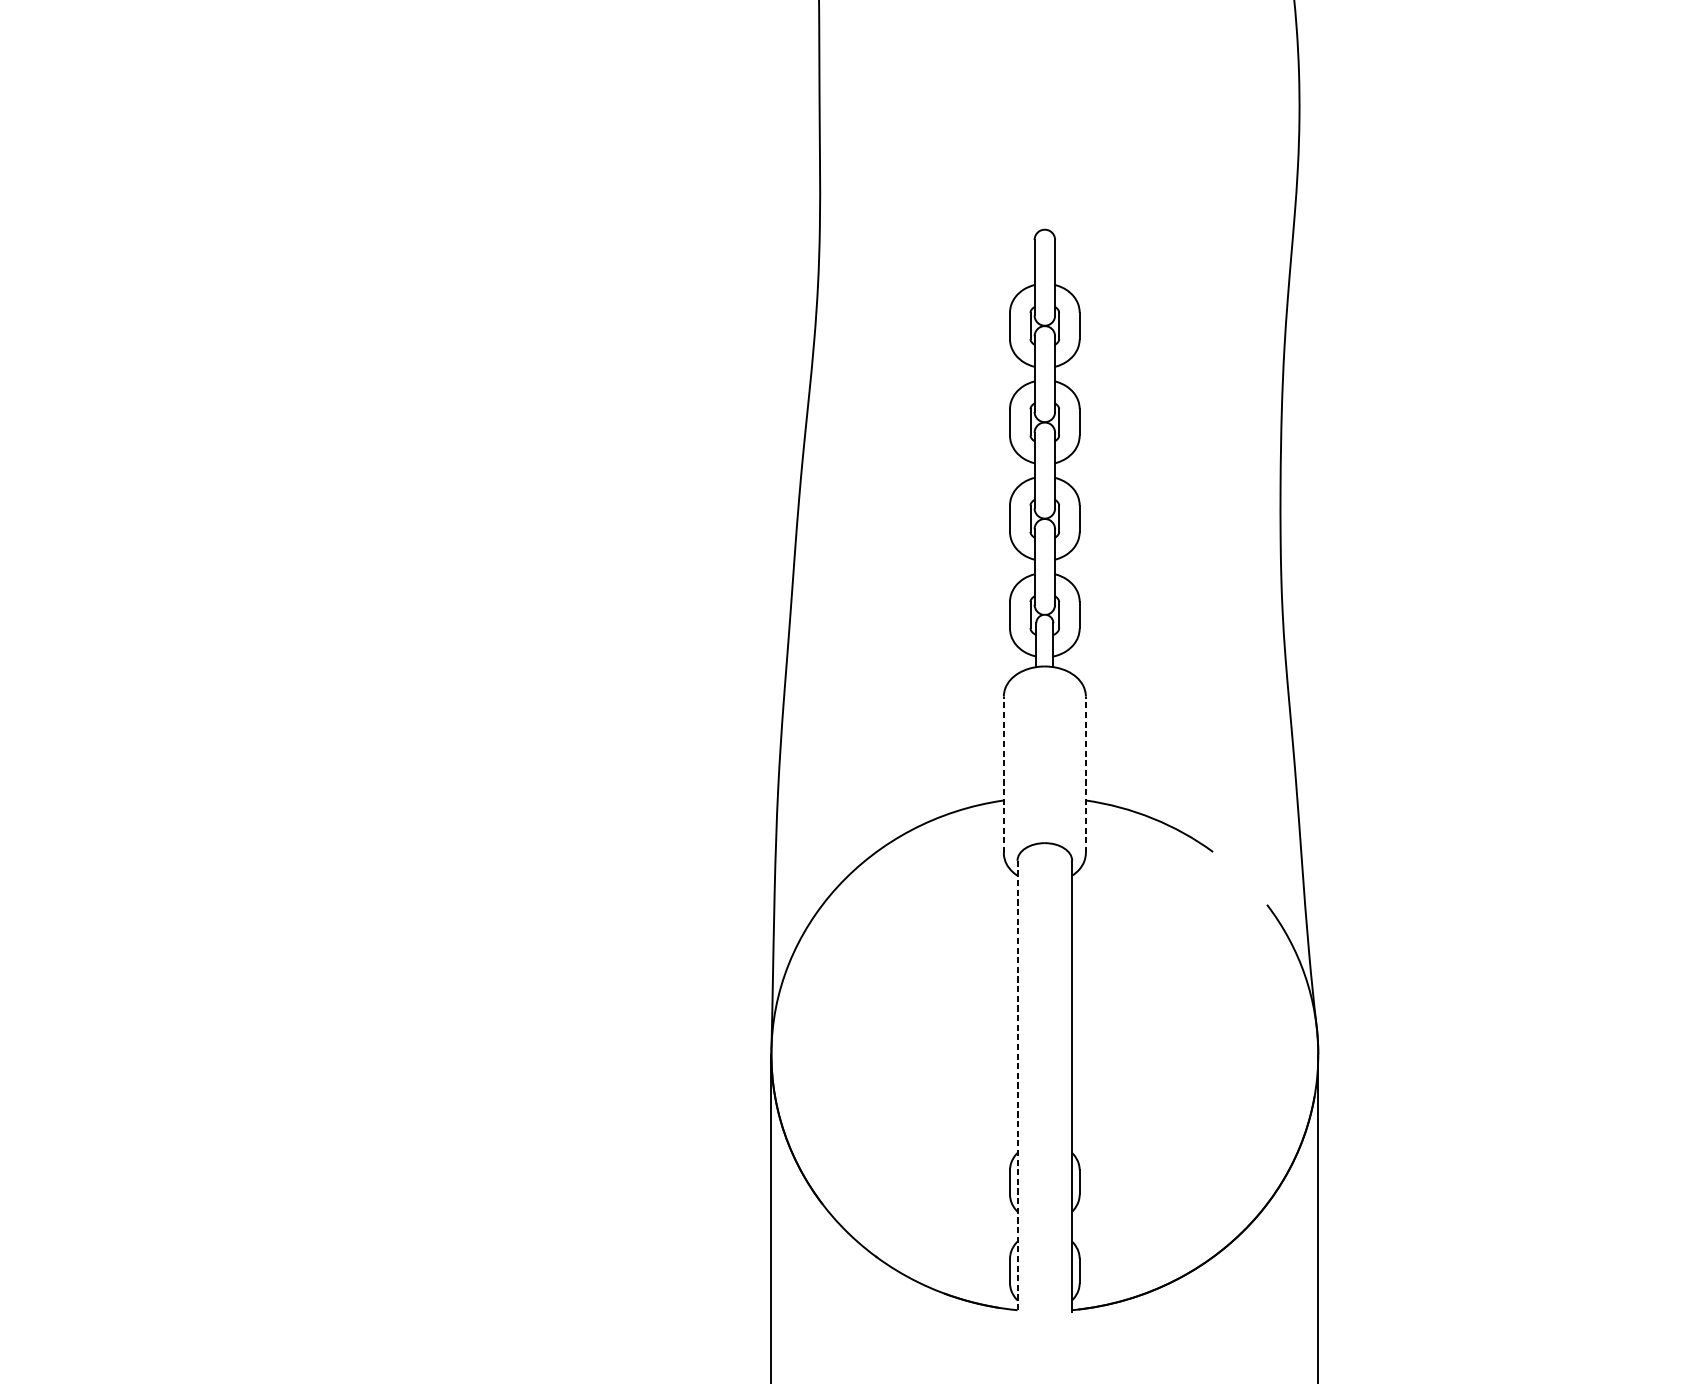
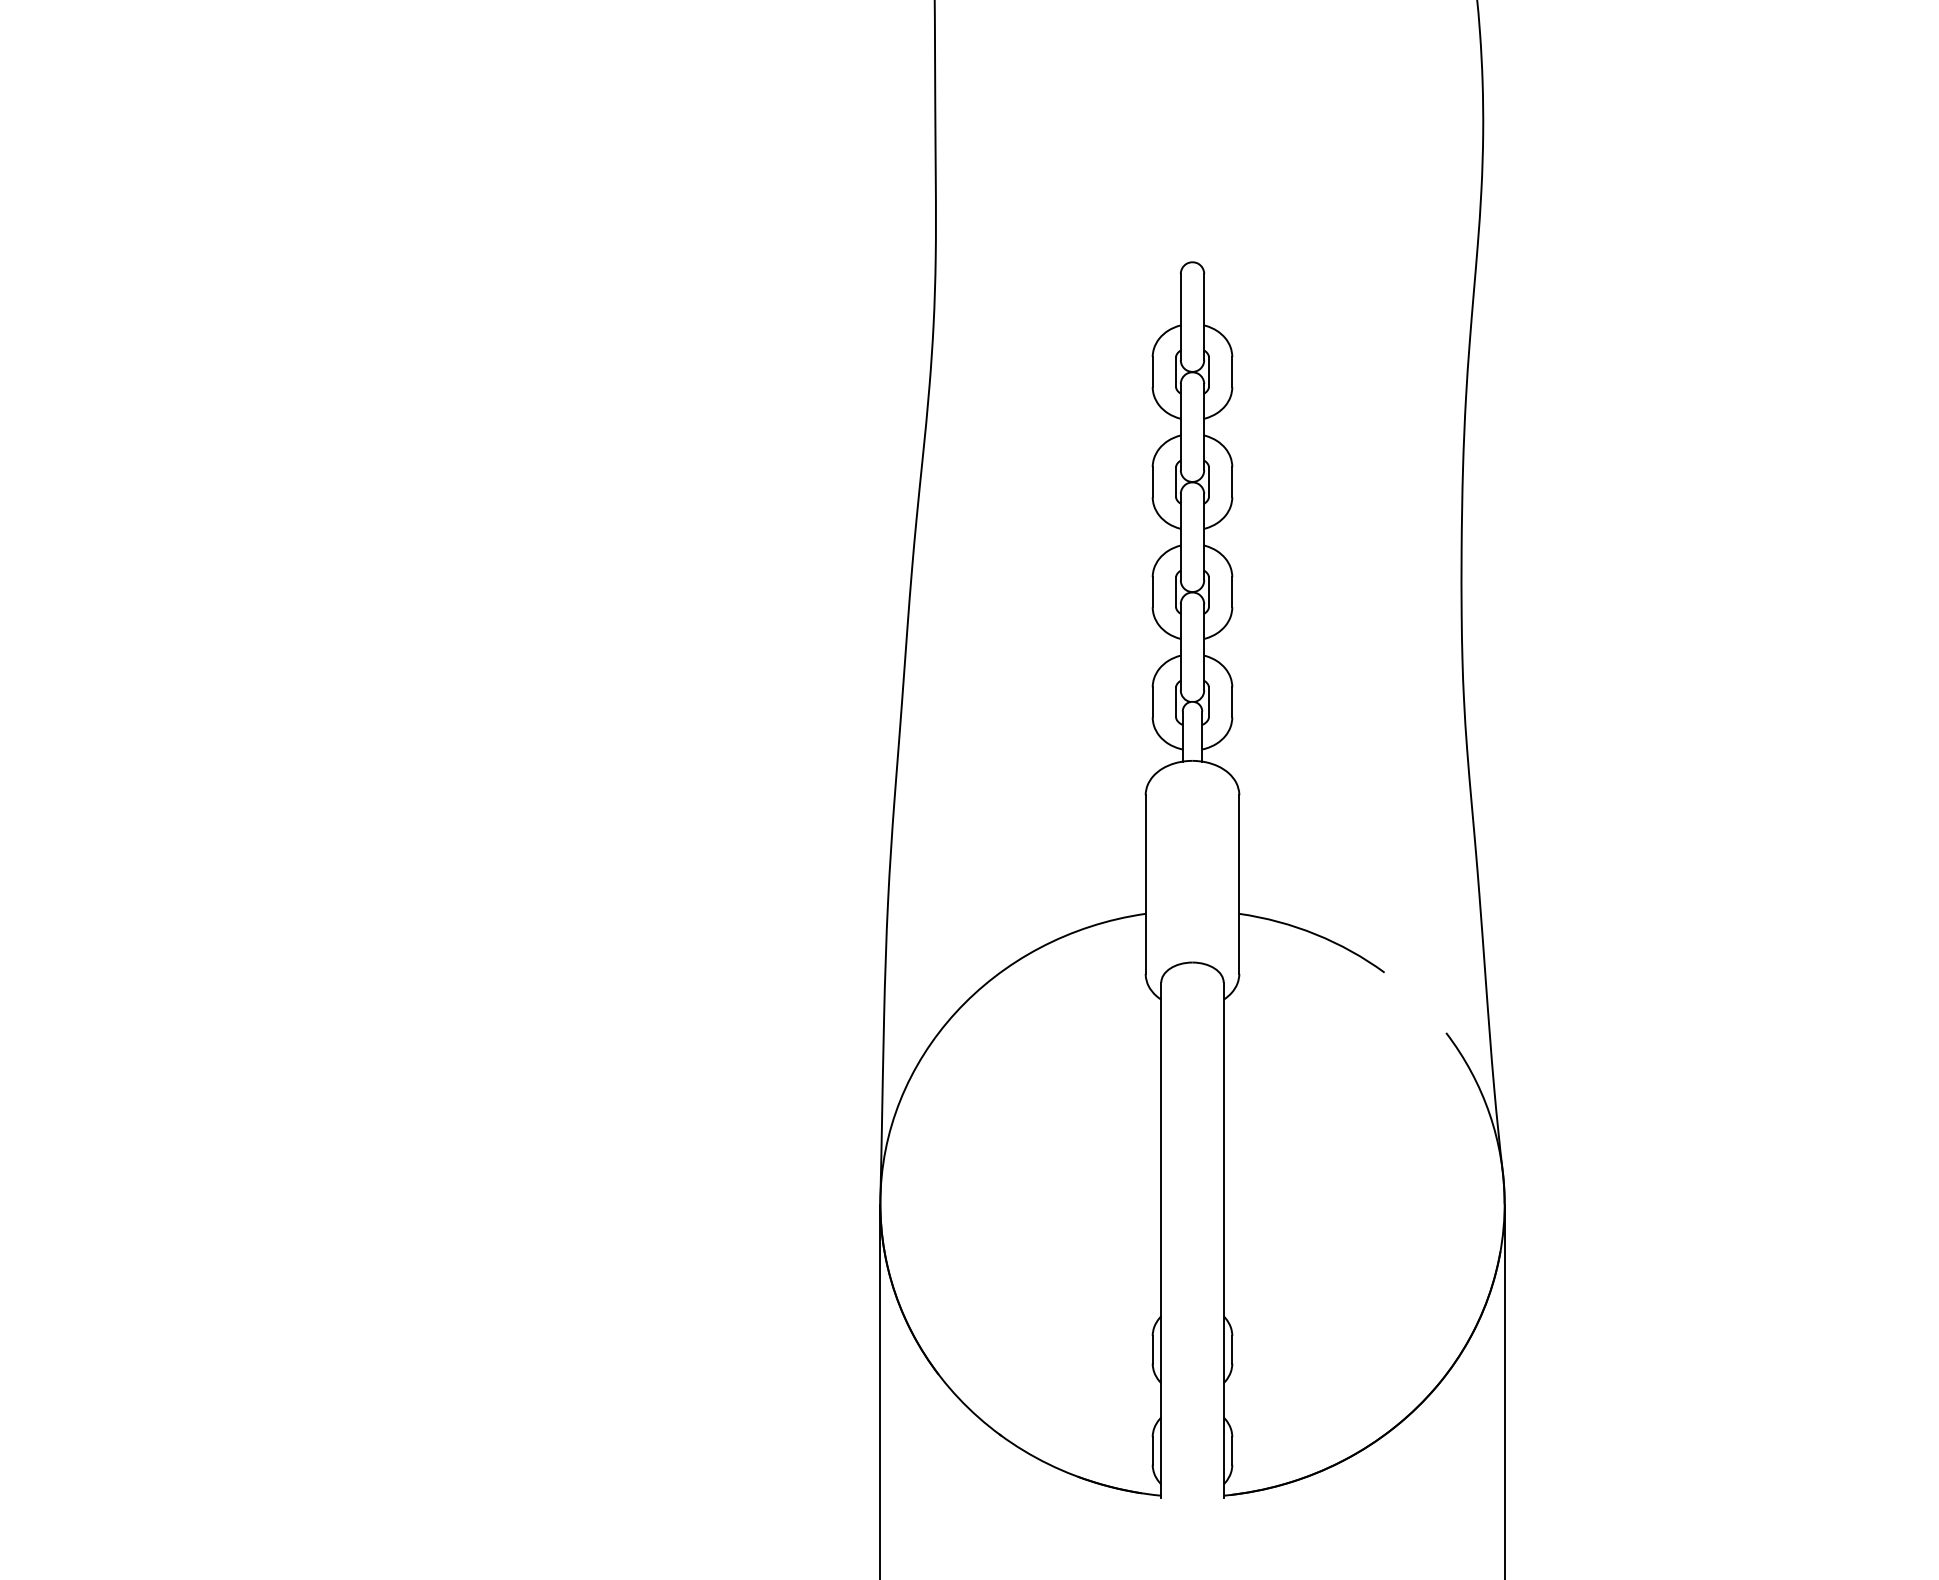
line: (1003, 774) -> (1145, 884), dashed -> solid
line: (1086, 774) -> (1239, 884), dashed -> solid
line: (1017, 1086) -> (1161, 1240), dashed -> solid

